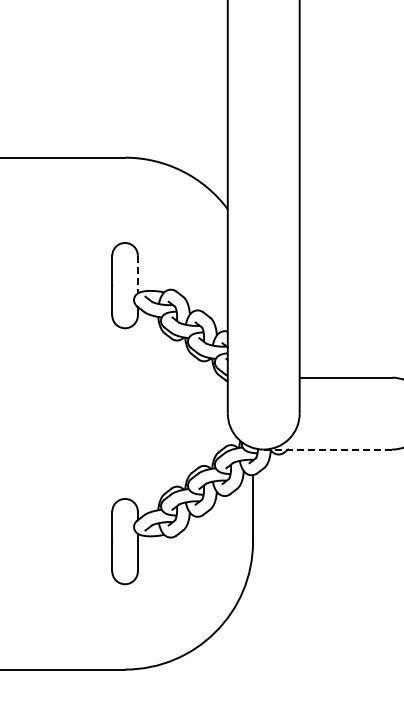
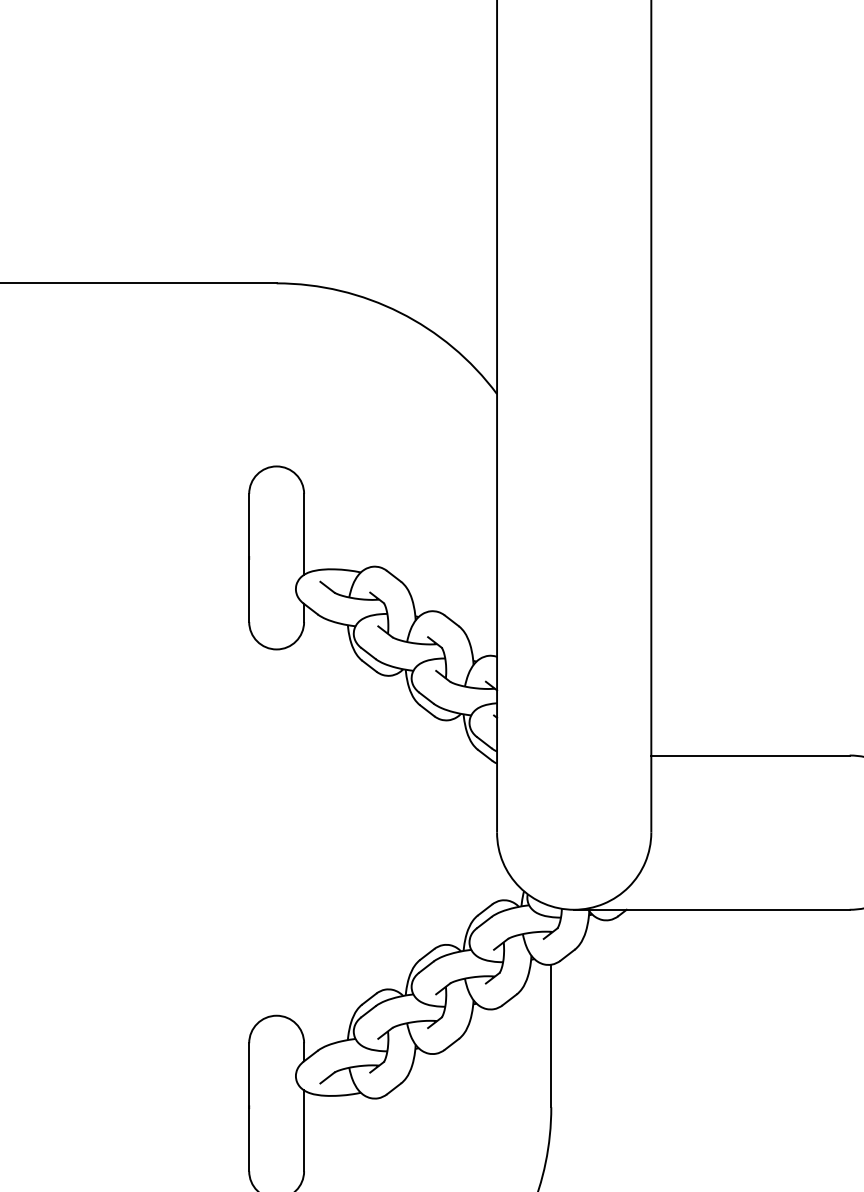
line: (137, 274) -> (303, 534), dashed -> solid
line: (328, 449) -> (713, 909), dashed -> solid

